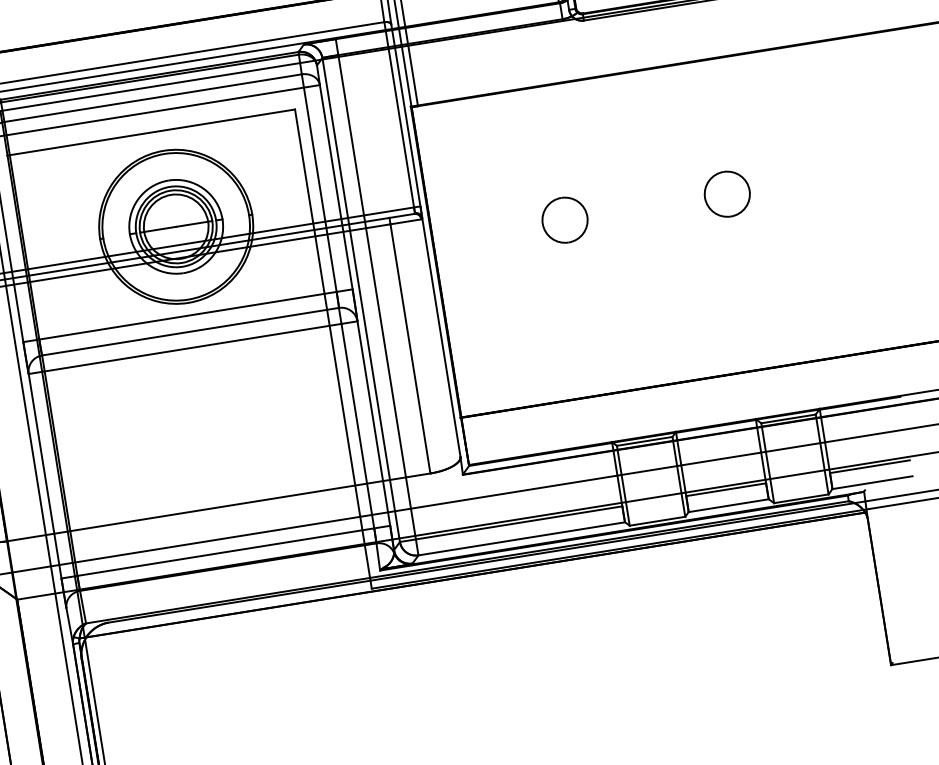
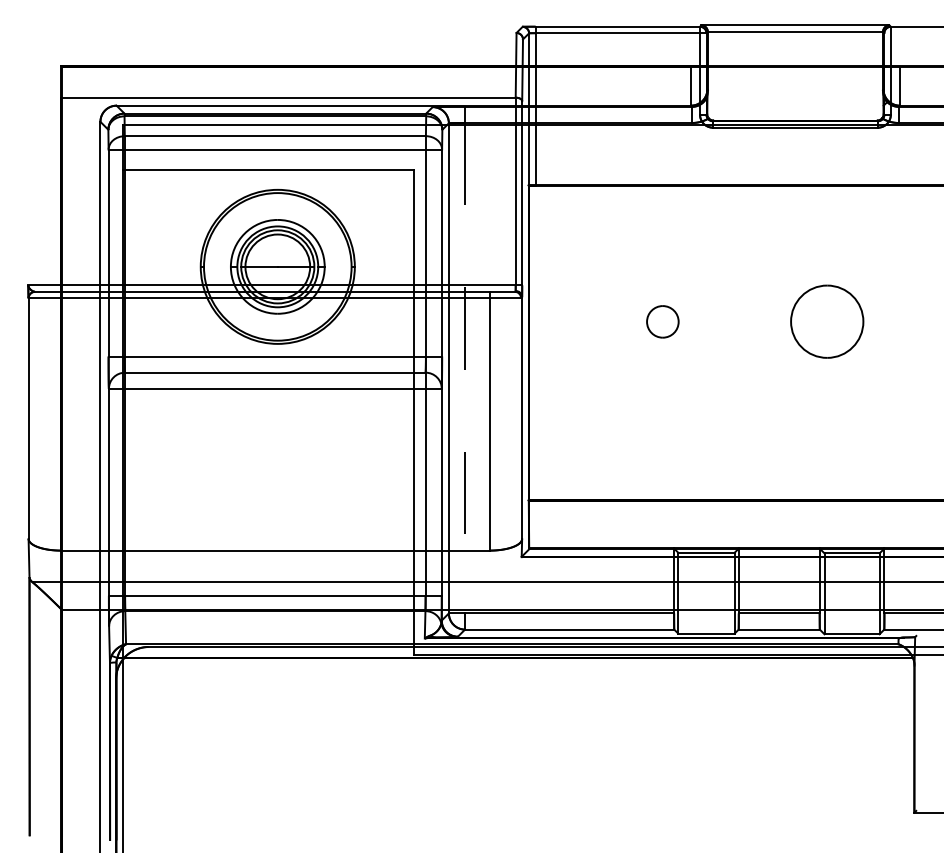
part: (726, 193) -> (826, 321), size x1.6
part: (564, 219) -> (662, 321), size x0.7
line: (377, 297) -> (465, 368), solid -> dashed

